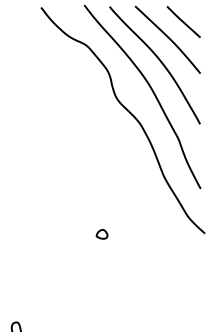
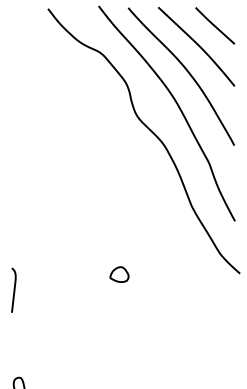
part: (102, 234) -> (119, 274), size x1.43
curve: (11, 247) -> (13, 289), added

